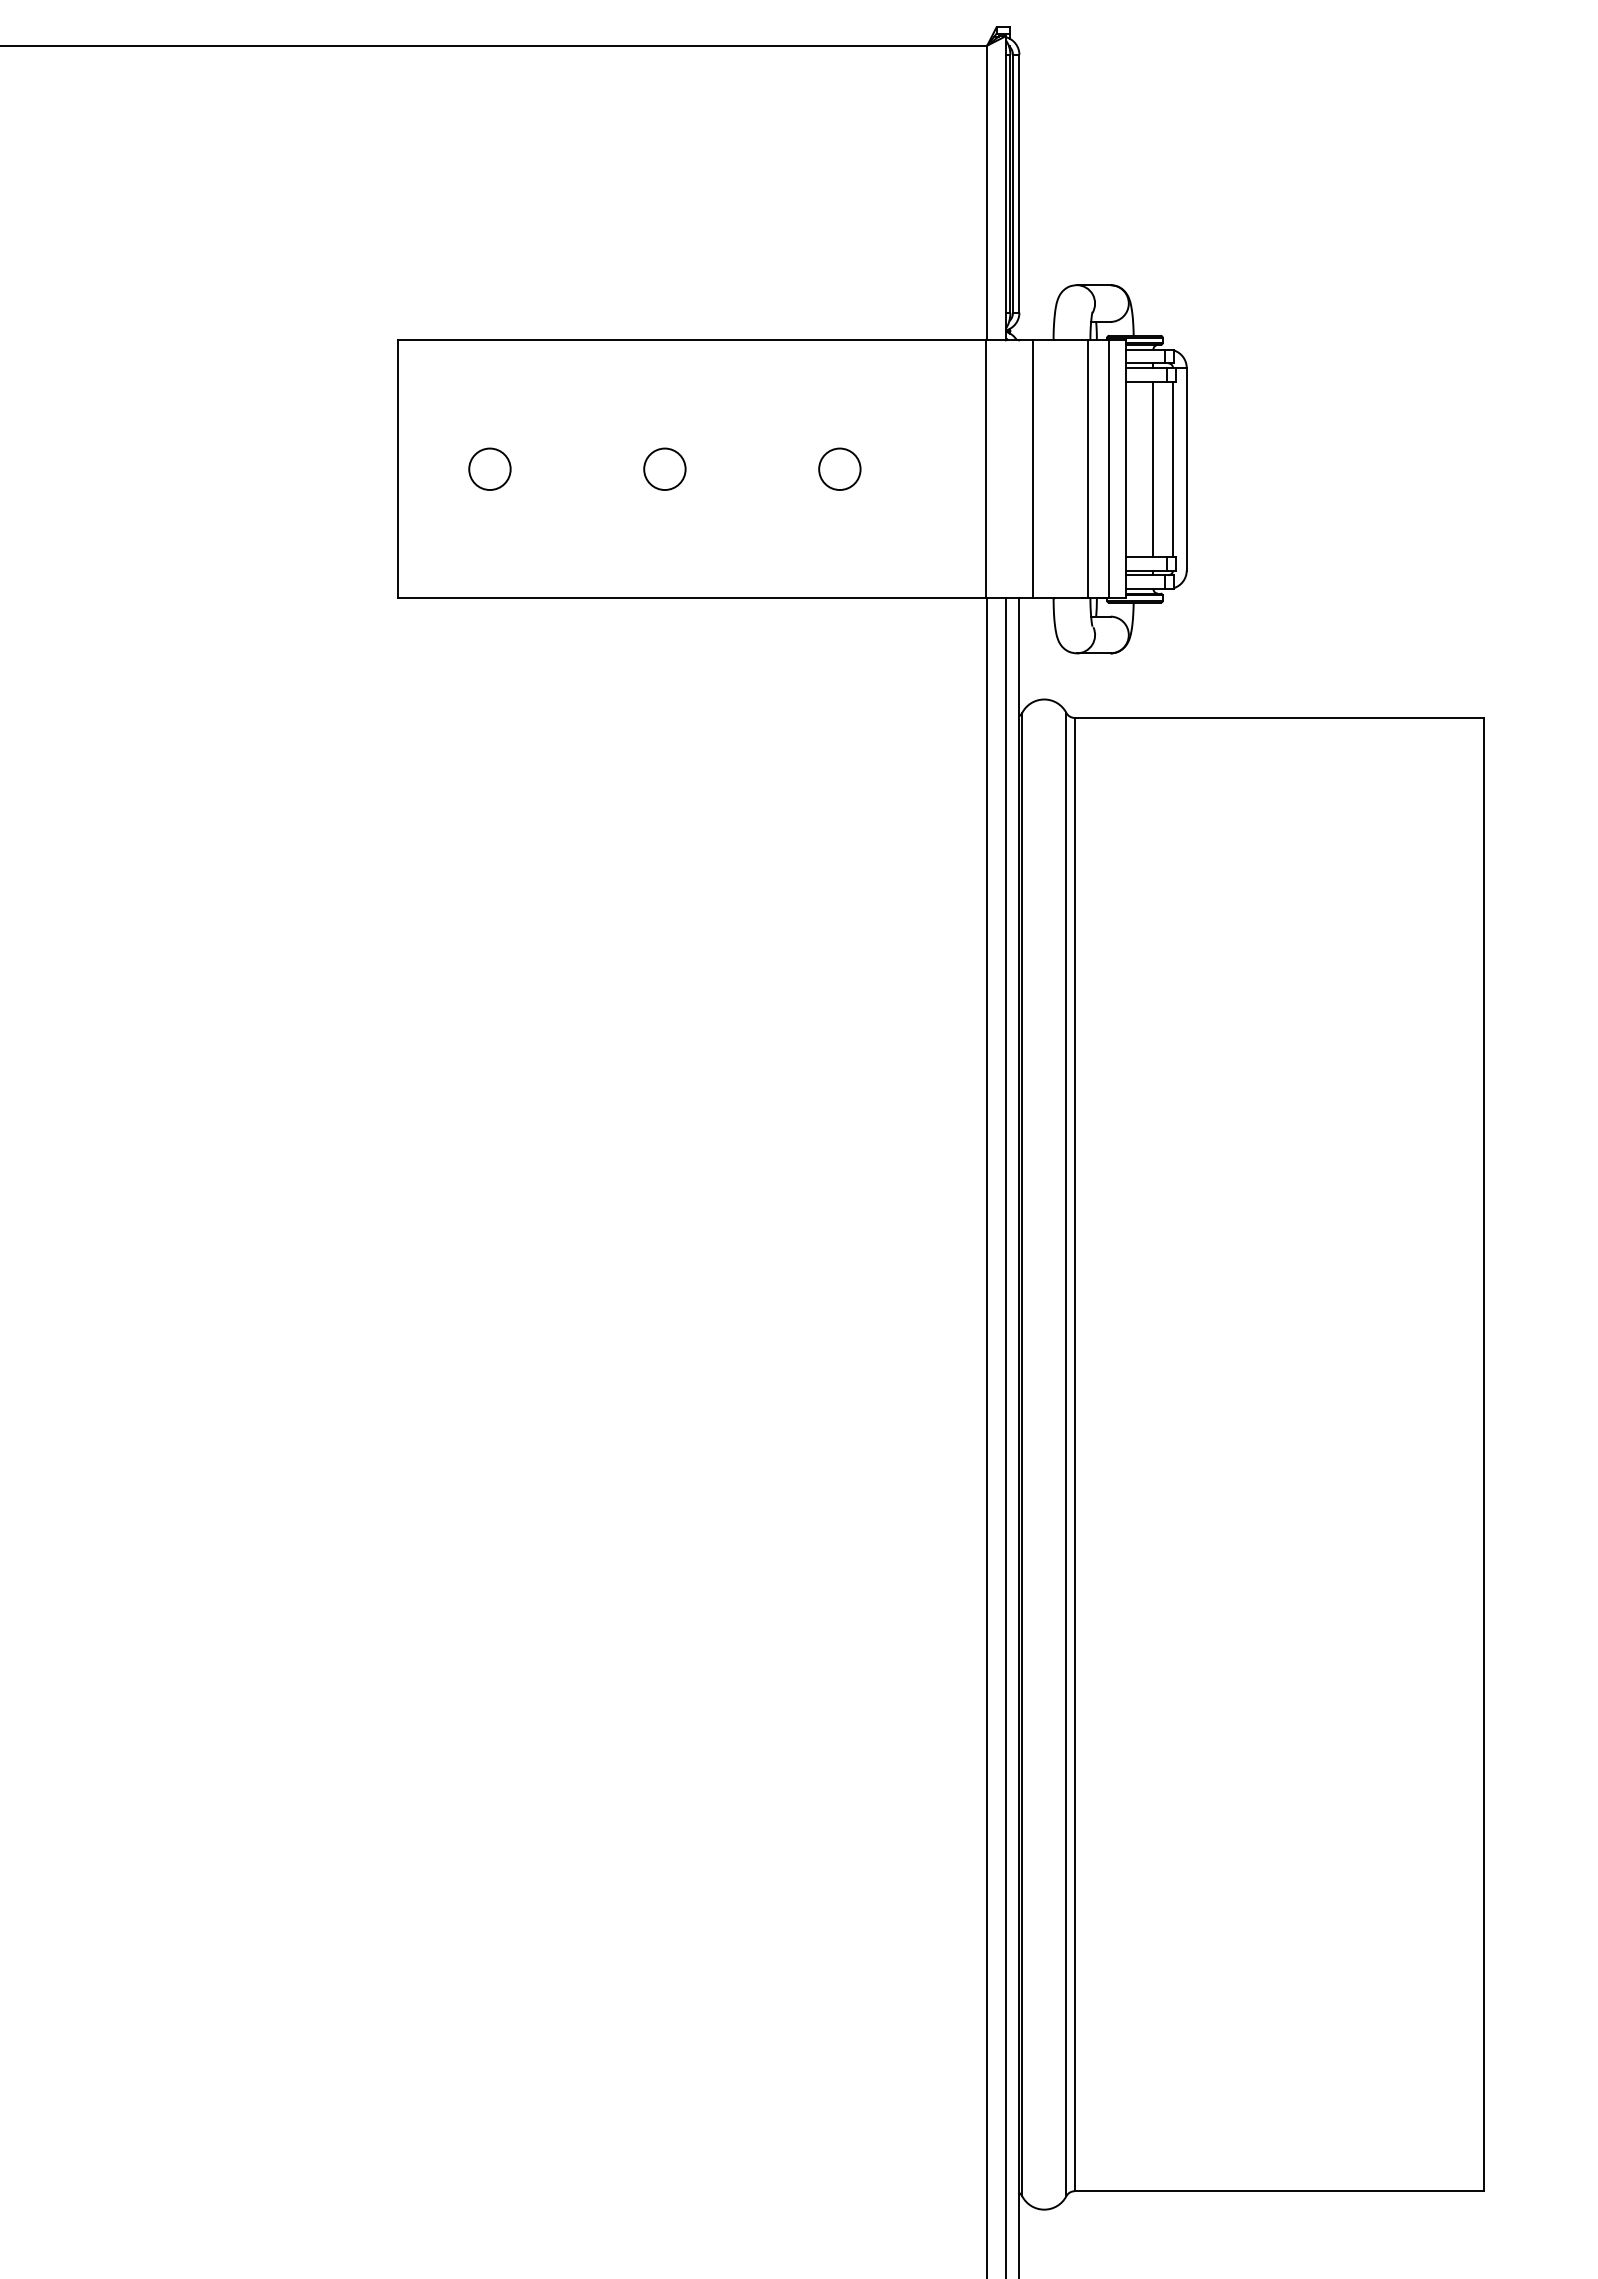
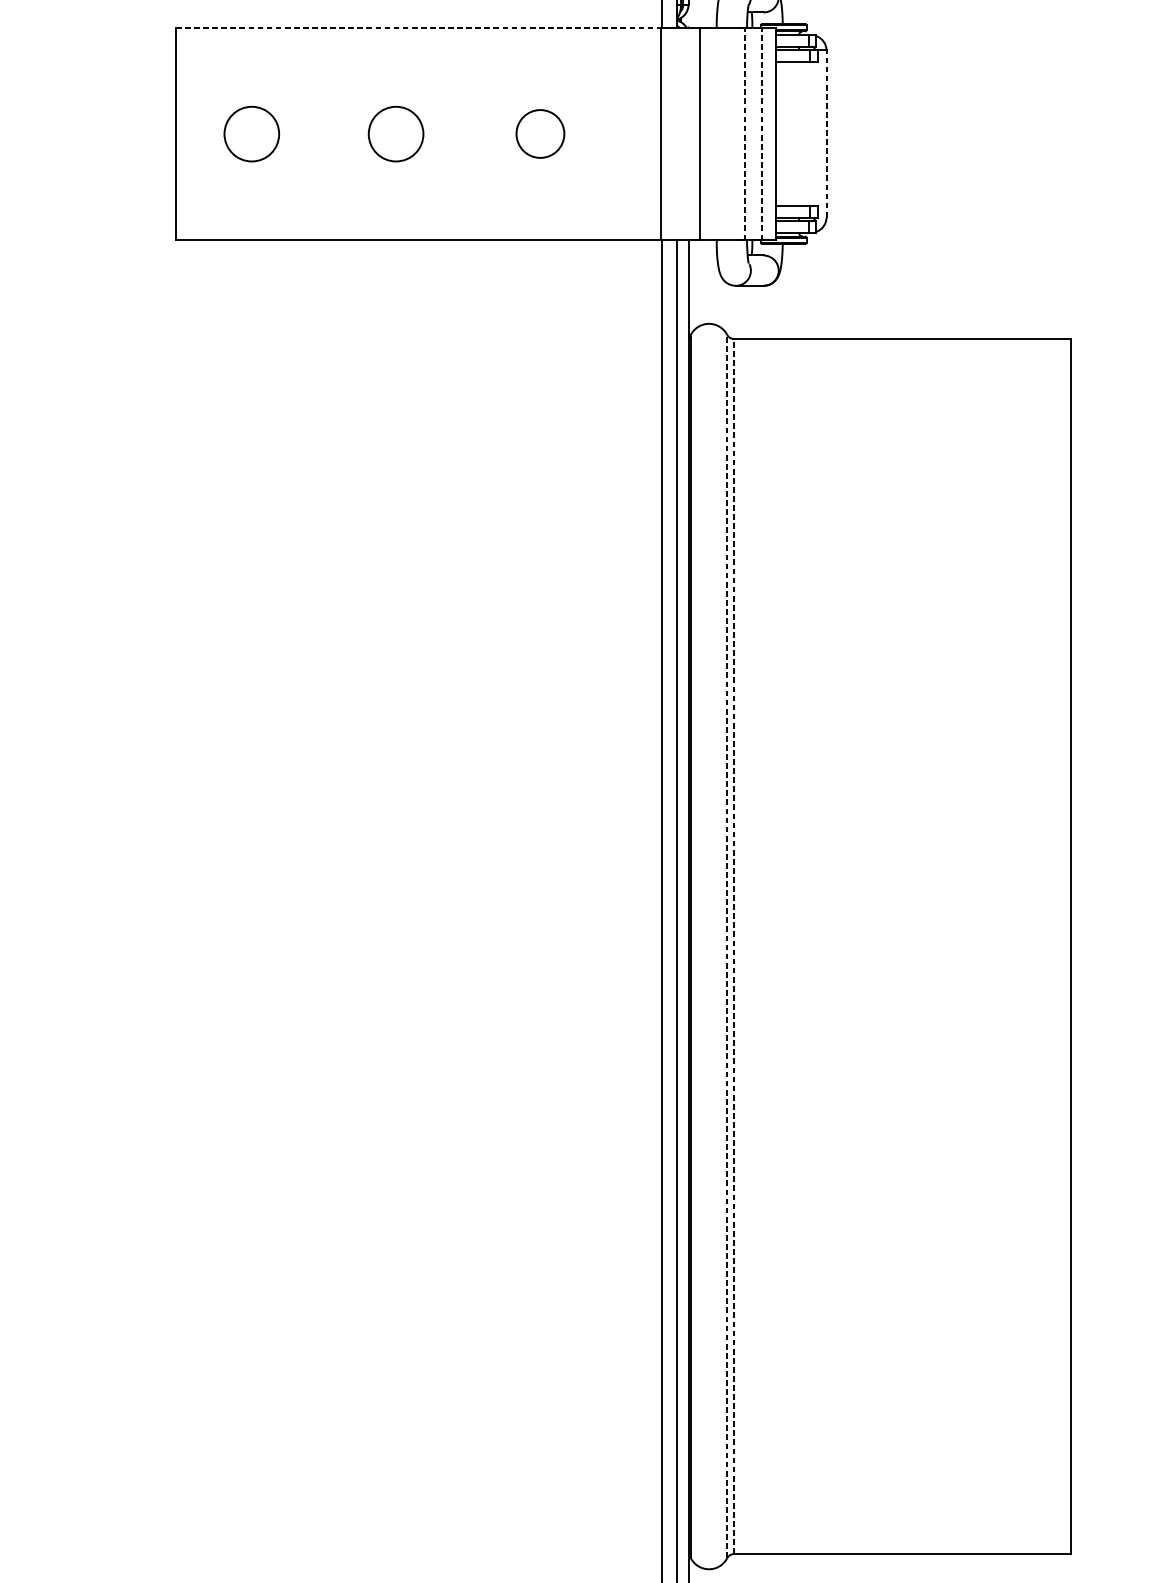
line: (692, 340) -> (418, 27), solid -> dashed
circle: (489, 468) -> (251, 133), size x1.6
circle: (664, 468) -> (395, 133), size x1.6
line: (1153, 468) -> (799, 133), removed
line: (1173, 468) -> (815, 133), removed
line: (1186, 468) -> (826, 133), solid -> dashed
circle: (839, 469) -> (540, 134), size x1.4
line: (1088, 469) -> (745, 134), solid -> dashed
line: (1108, 469) -> (761, 134), solid -> dashed
line: (1066, 1454) -> (727, 946), solid -> dashed
line: (1074, 1454) -> (733, 946), solid -> dashed

